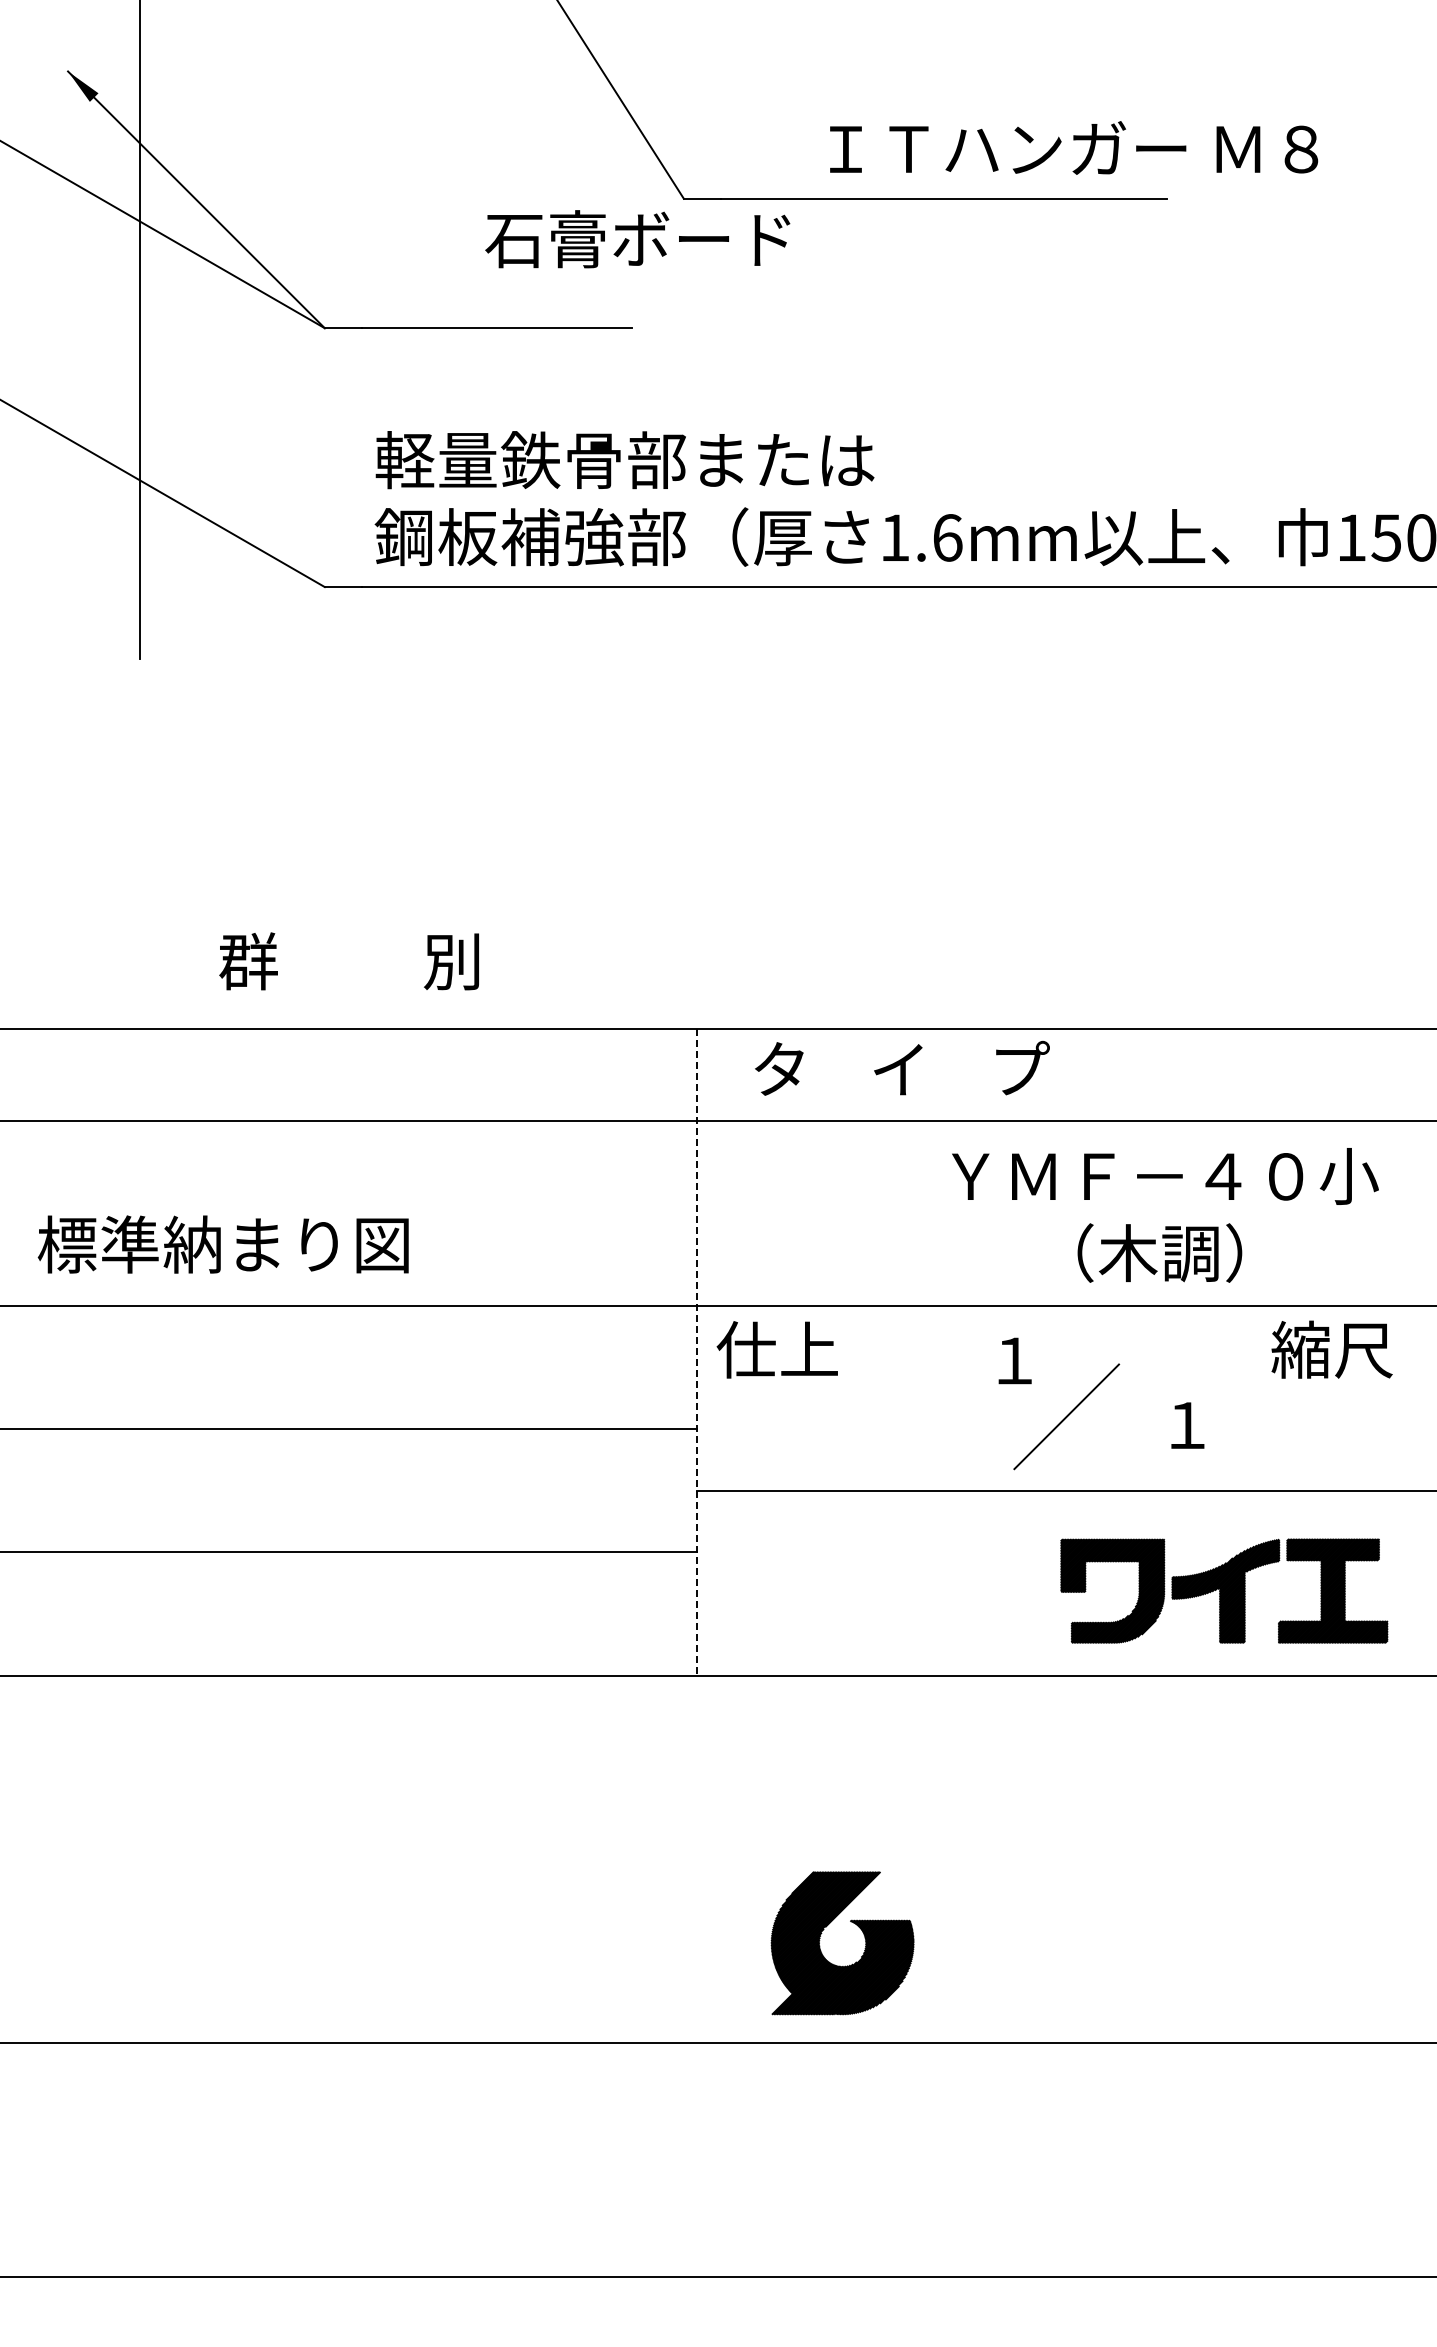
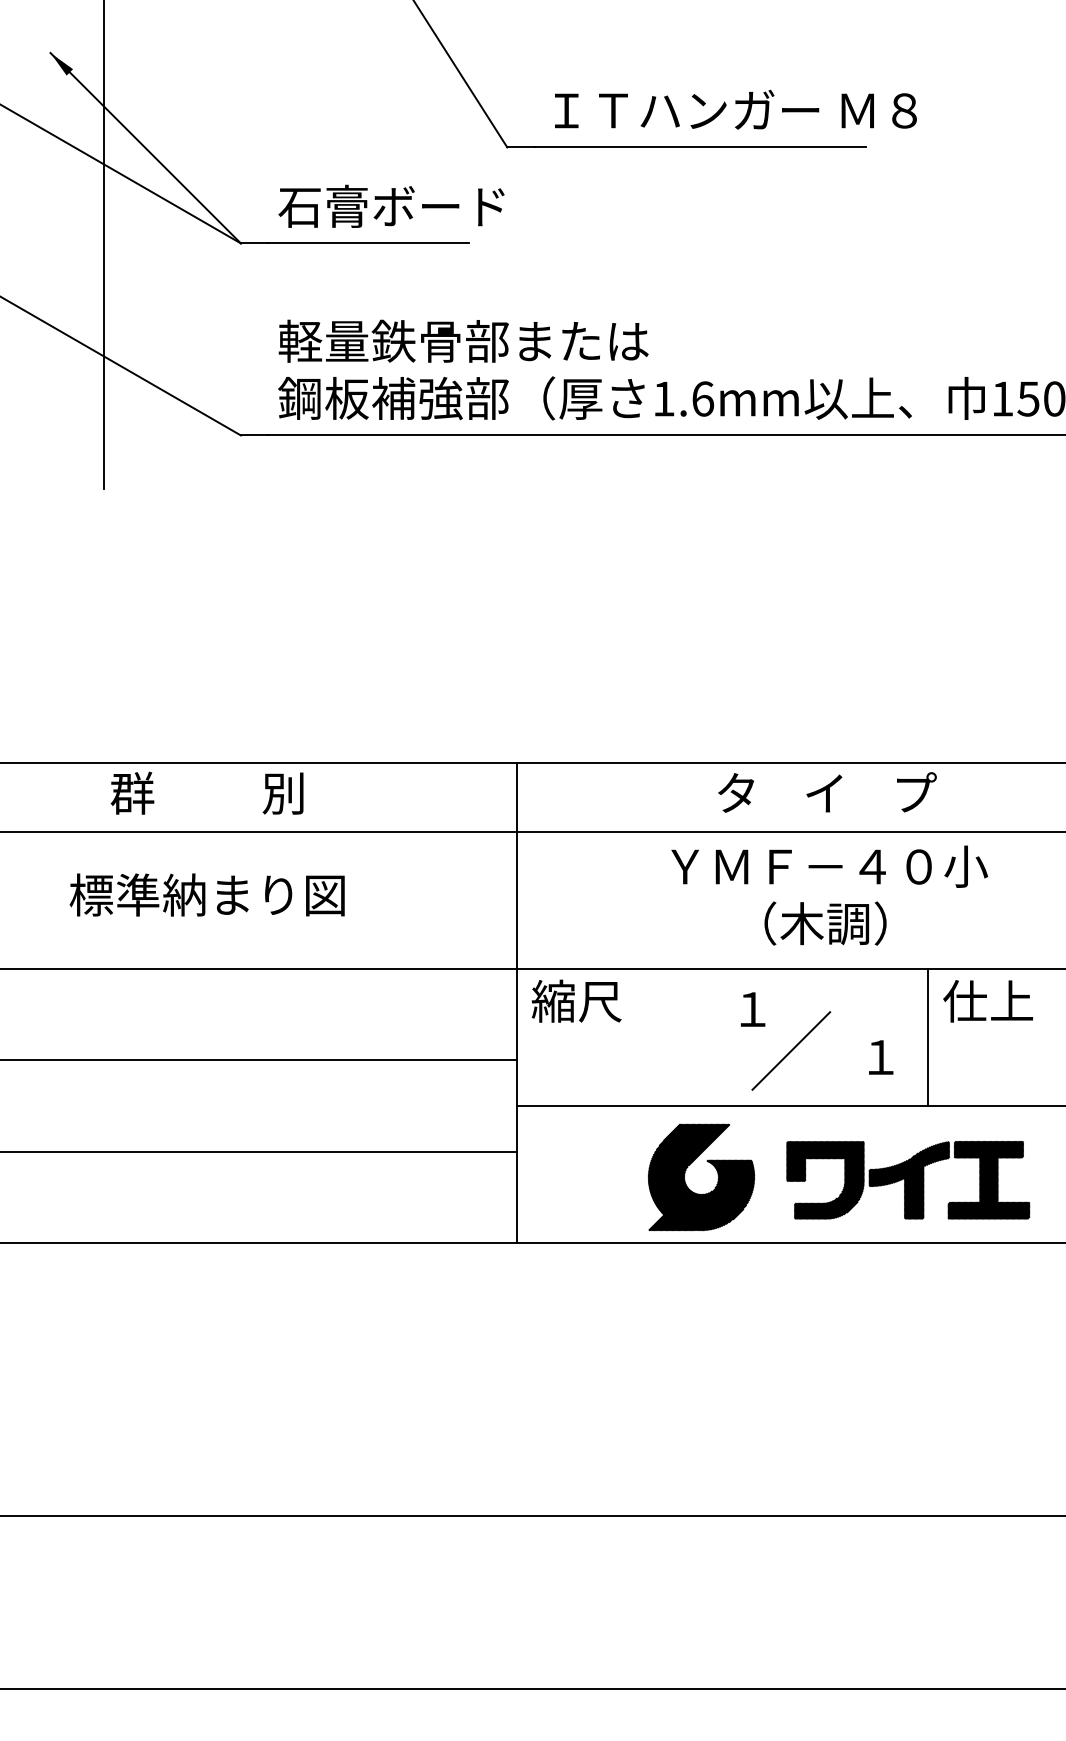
text: (1074, 147) -> (736, 109), moved
text: (637, 239) -> (391, 206), moved
text: (348, 961) -> (206, 793), moved
text: (902, 1067) -> (827, 791), moved
text: (1165, 1215) -> (829, 895), moved
text: (222, 1244) -> (206, 894), moved
text: (777, 1349) -> (576, 1001), 仕上 -> 縮尺
text: (1331, 1349) -> (987, 1001), 縮尺 -> 仕上
line: (696, 1352) -> (516, 1003), dashed -> solid
line: (1251, 1397) -> (928, 1036), added
part: (840, 1965) -> (699, 1193), moved

